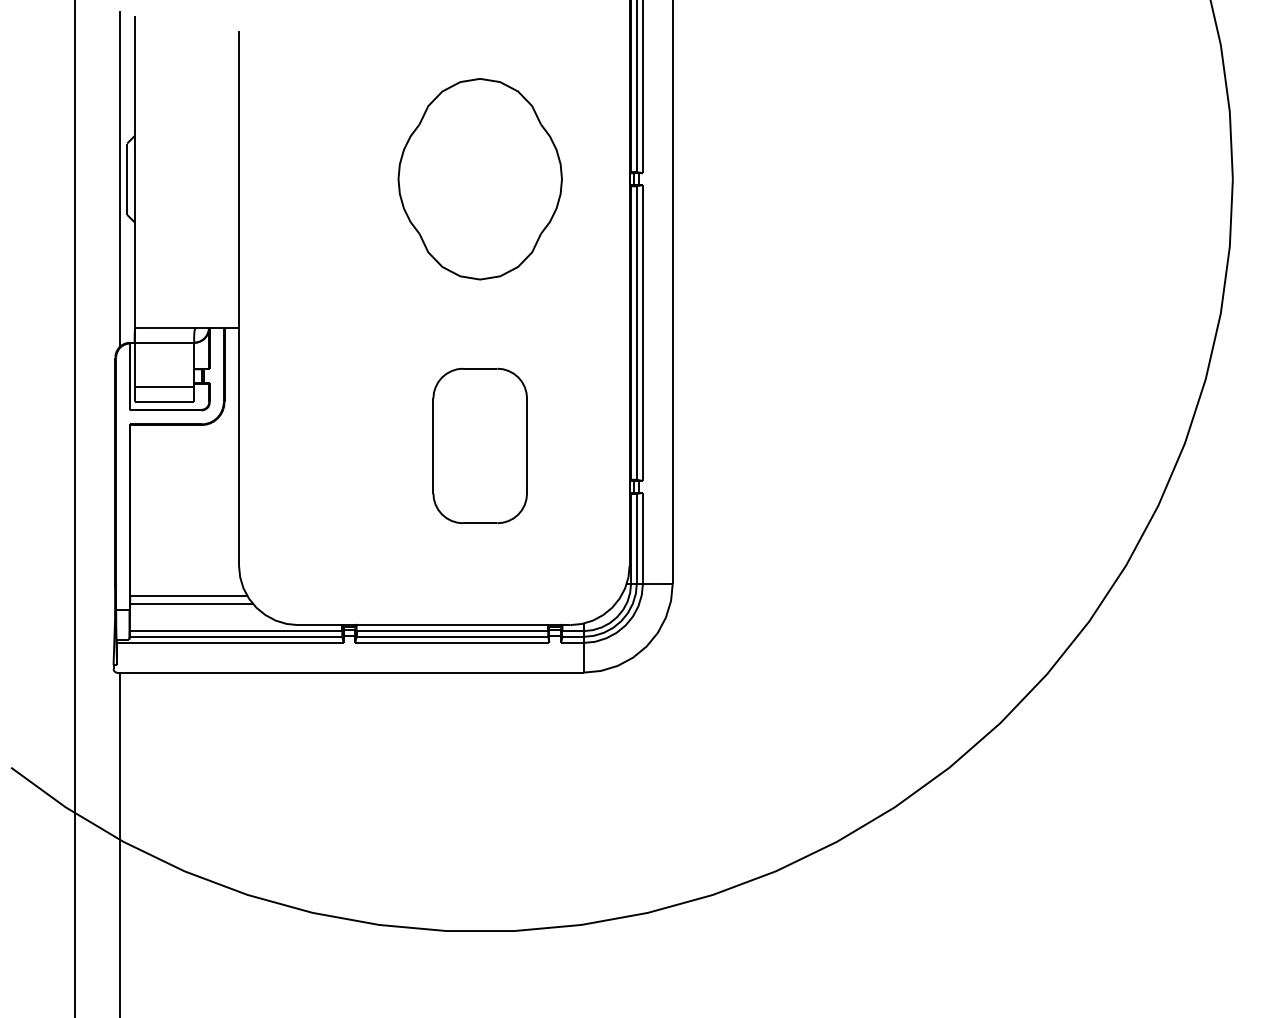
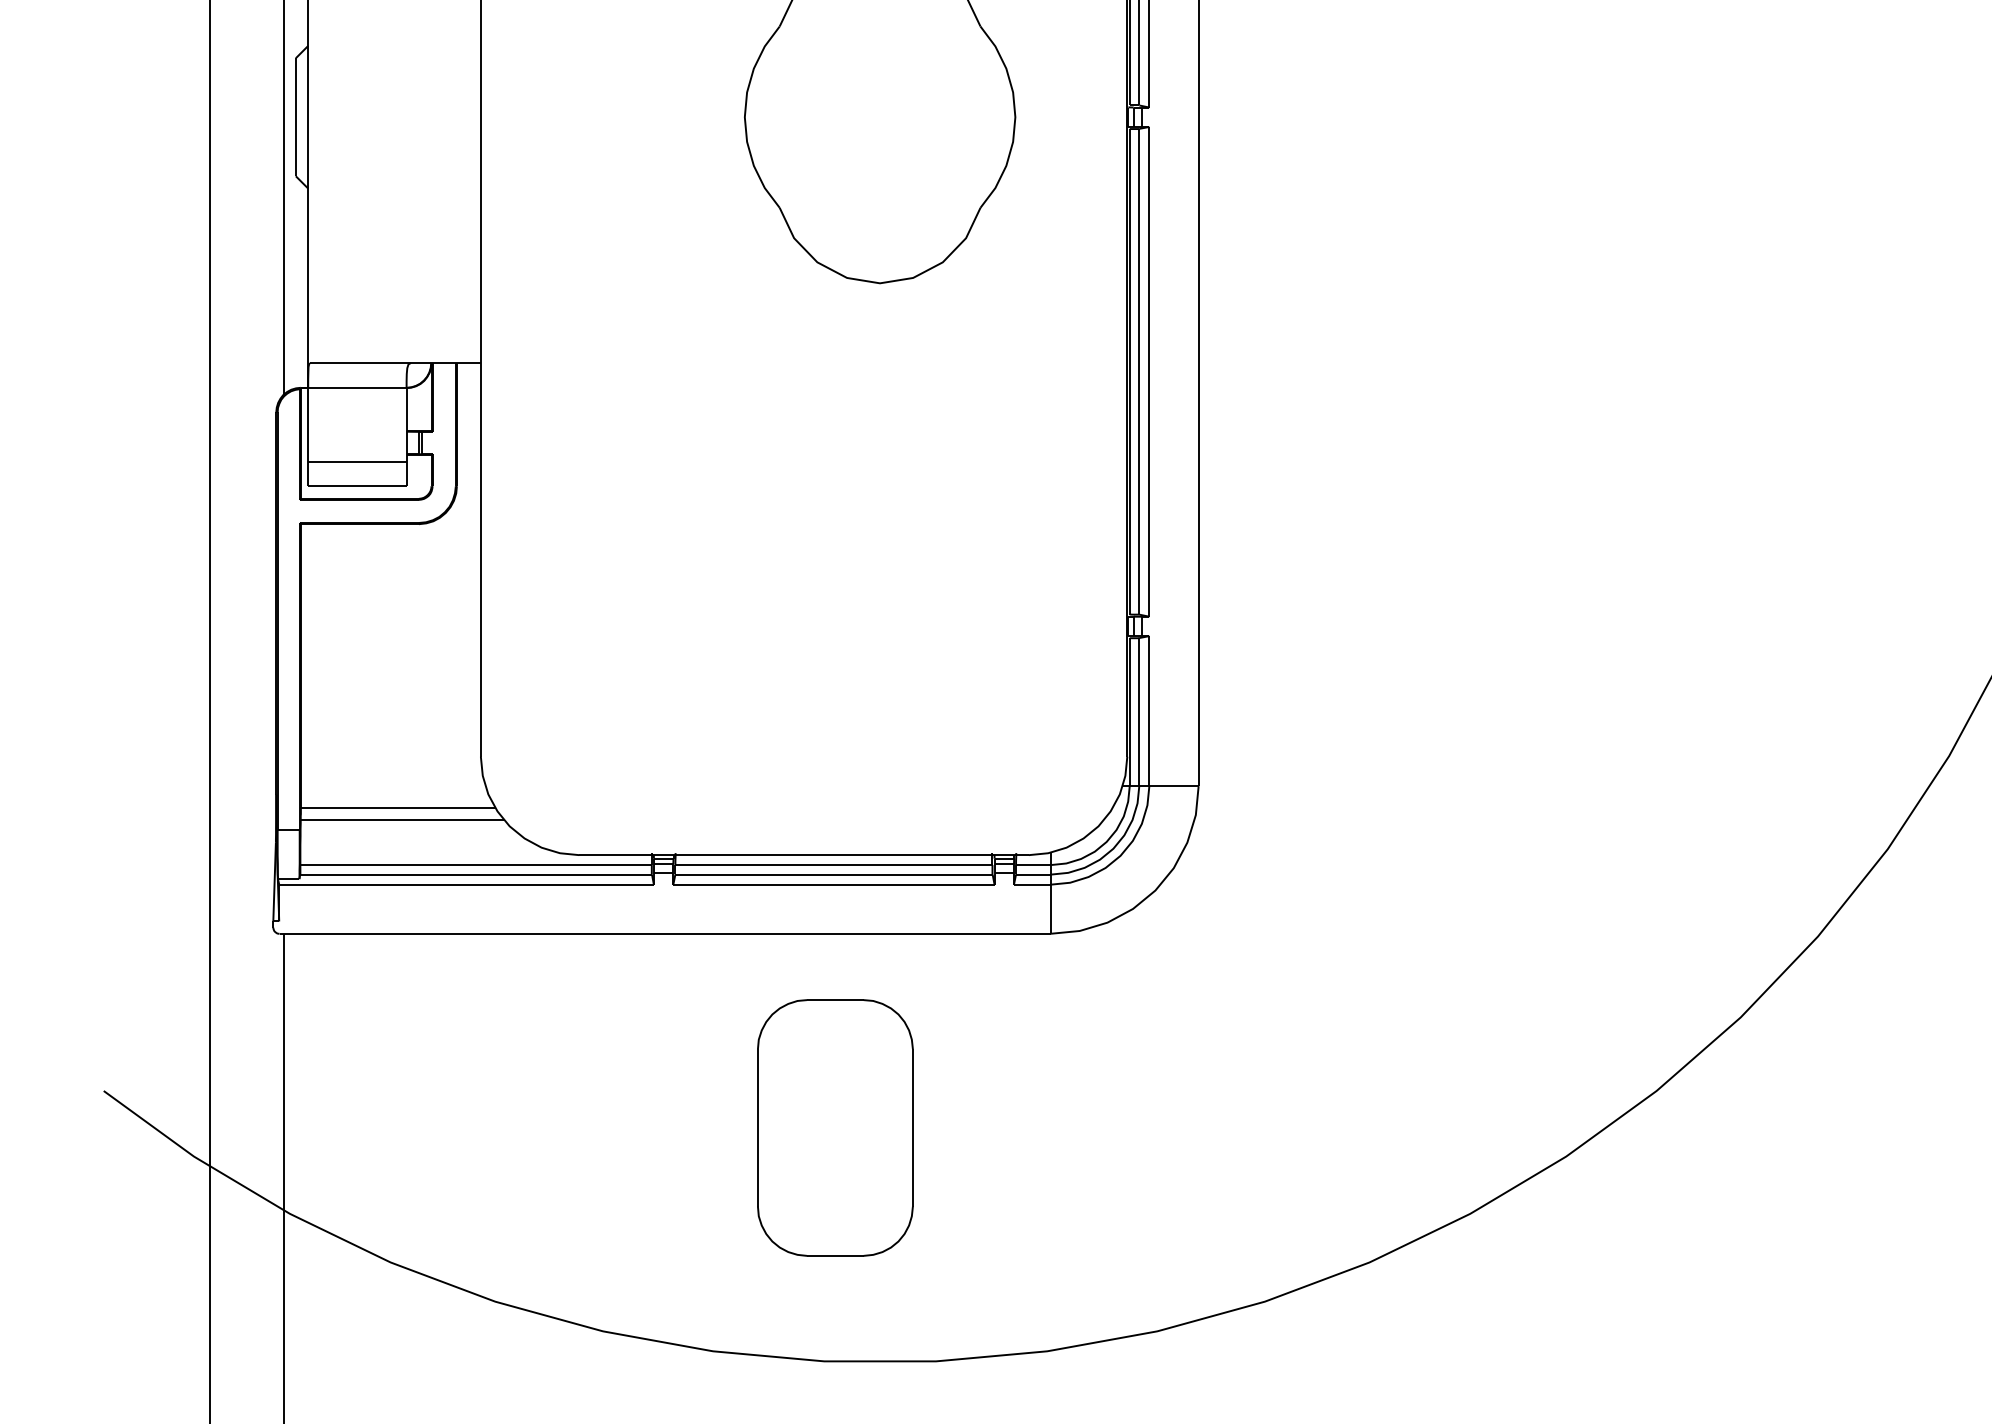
part: (479, 445) -> (834, 1127), moved

